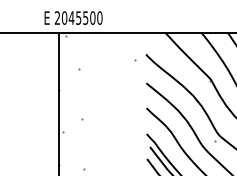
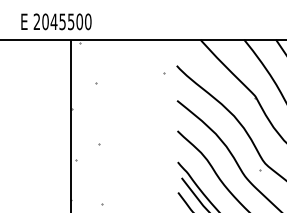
text: (73, 17) -> (56, 21), moved

